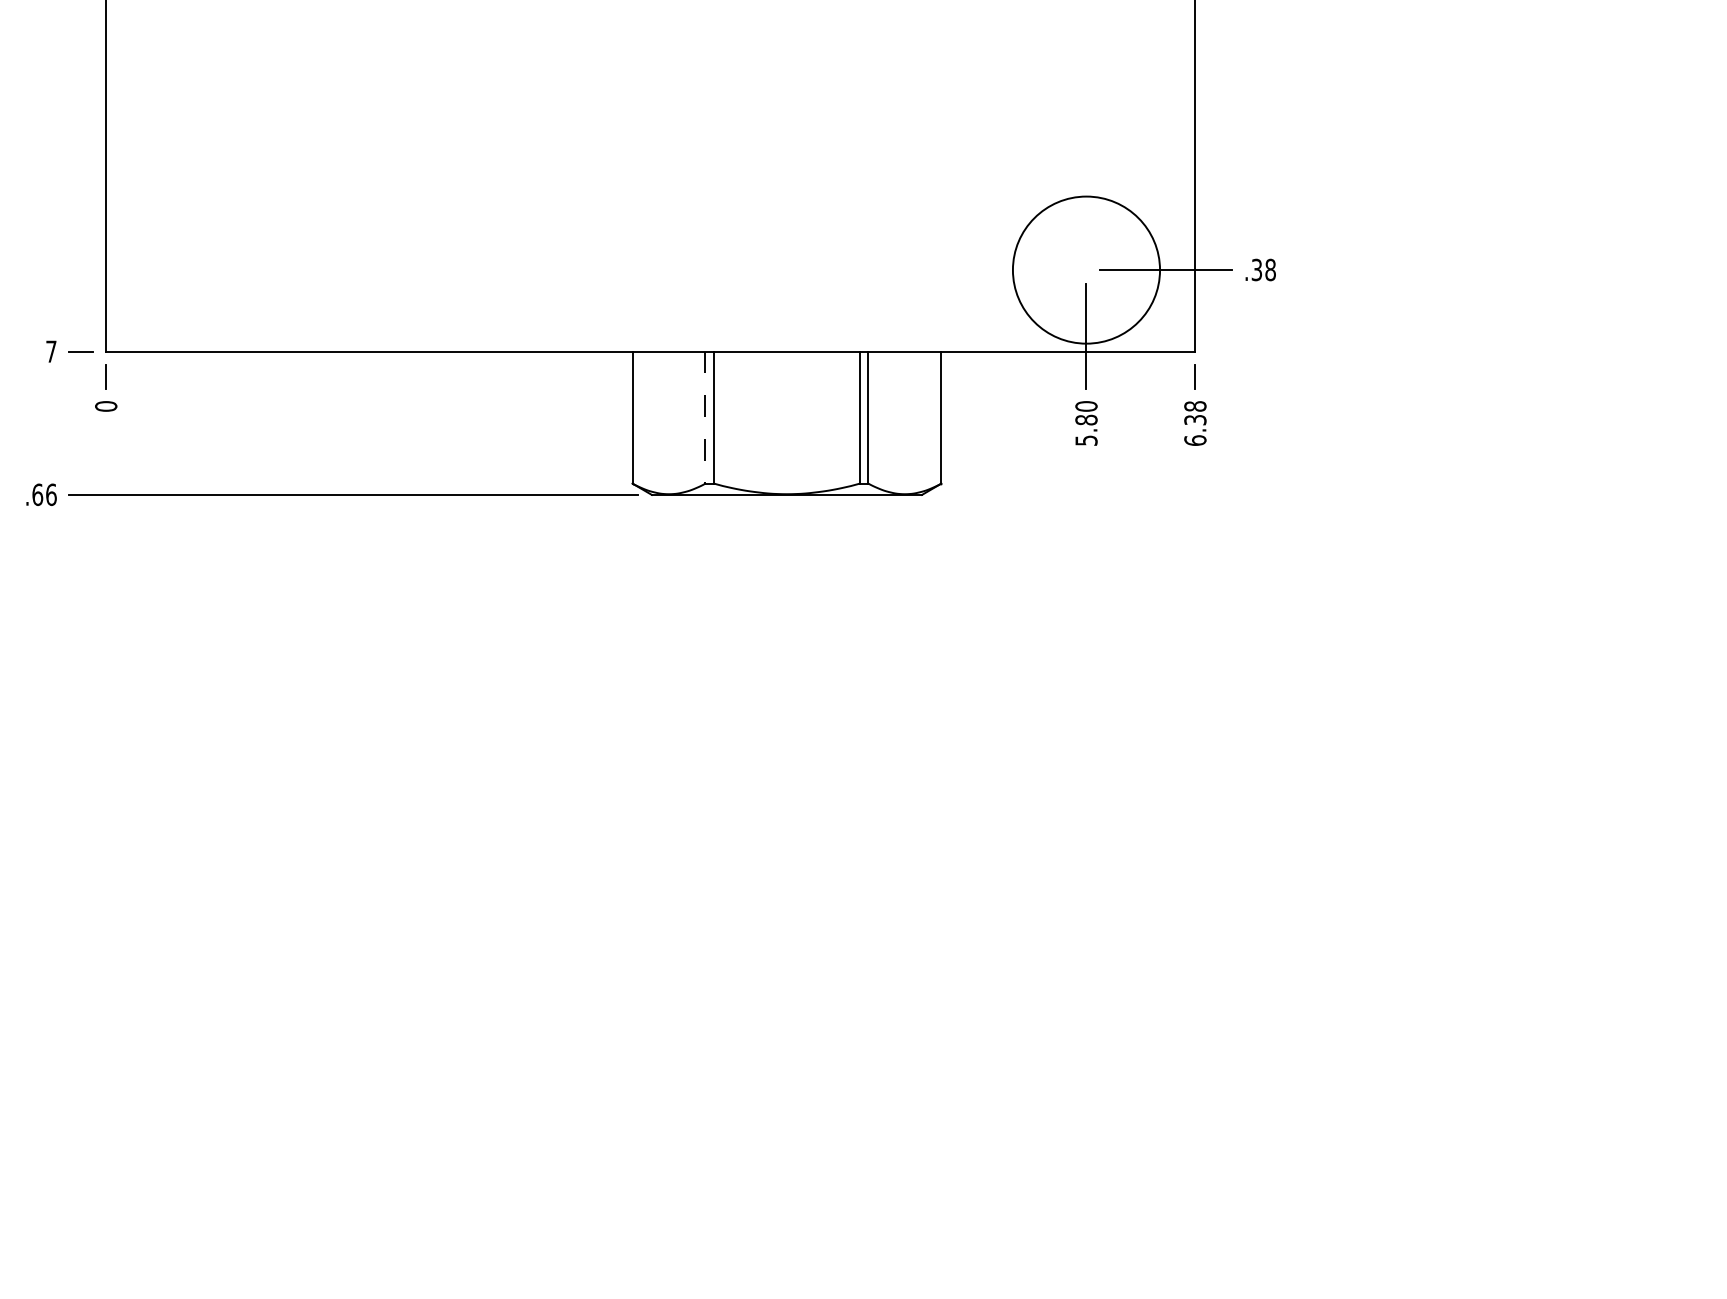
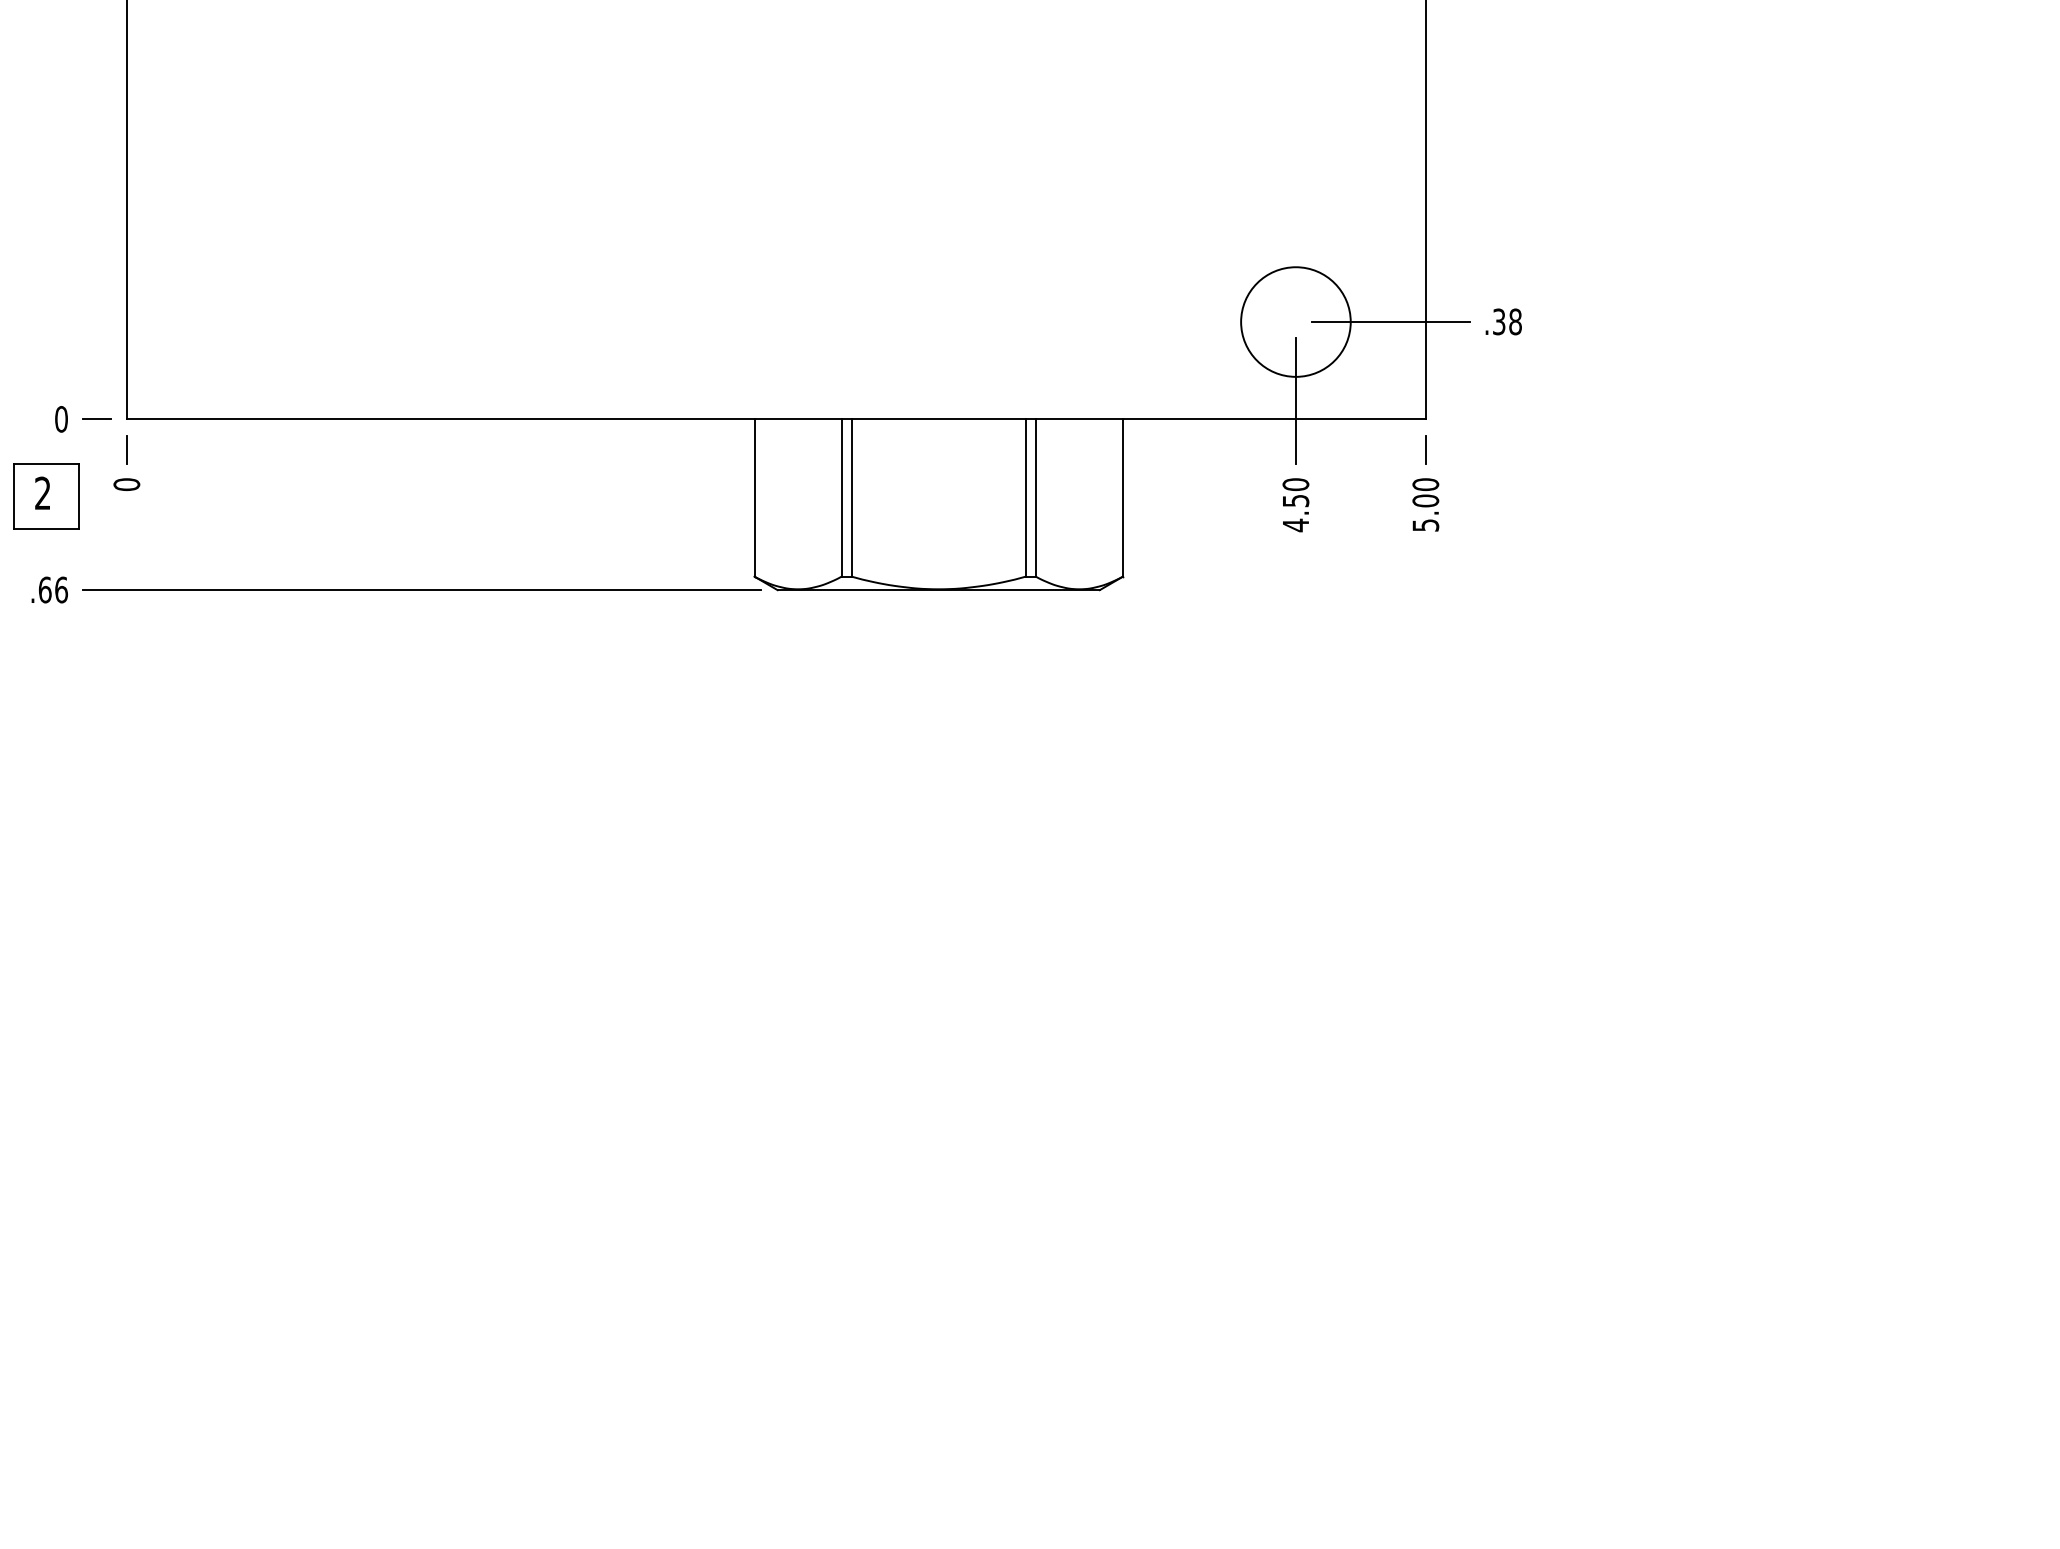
circle: (1086, 270) -> (1295, 322), size x0.62
text: (51, 351) -> (61, 419), 7 -> 0
part: (38, 416) -> (46, 496), added
line: (705, 418) -> (841, 499), dashed -> solid
text: (1195, 423) -> (1425, 504), 6.38 -> 5.00
text: (1086, 430) -> (1295, 513), 5.80 -> 4.50

